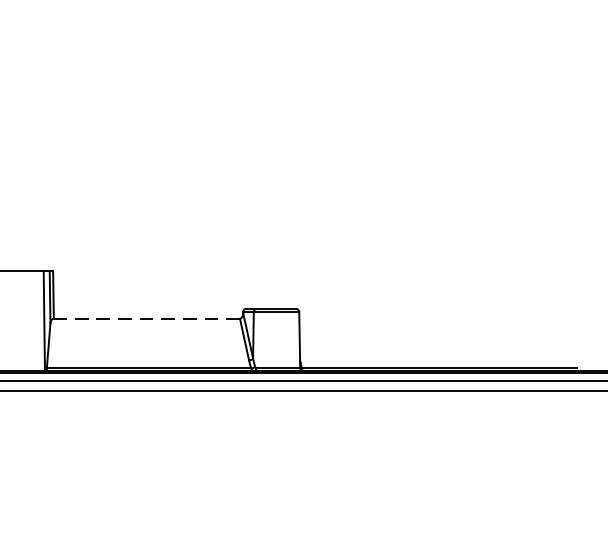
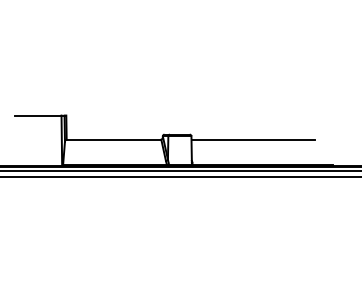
line: (145, 318) -> (113, 139), dashed -> solid
line: (421, 318) -> (253, 139), added

